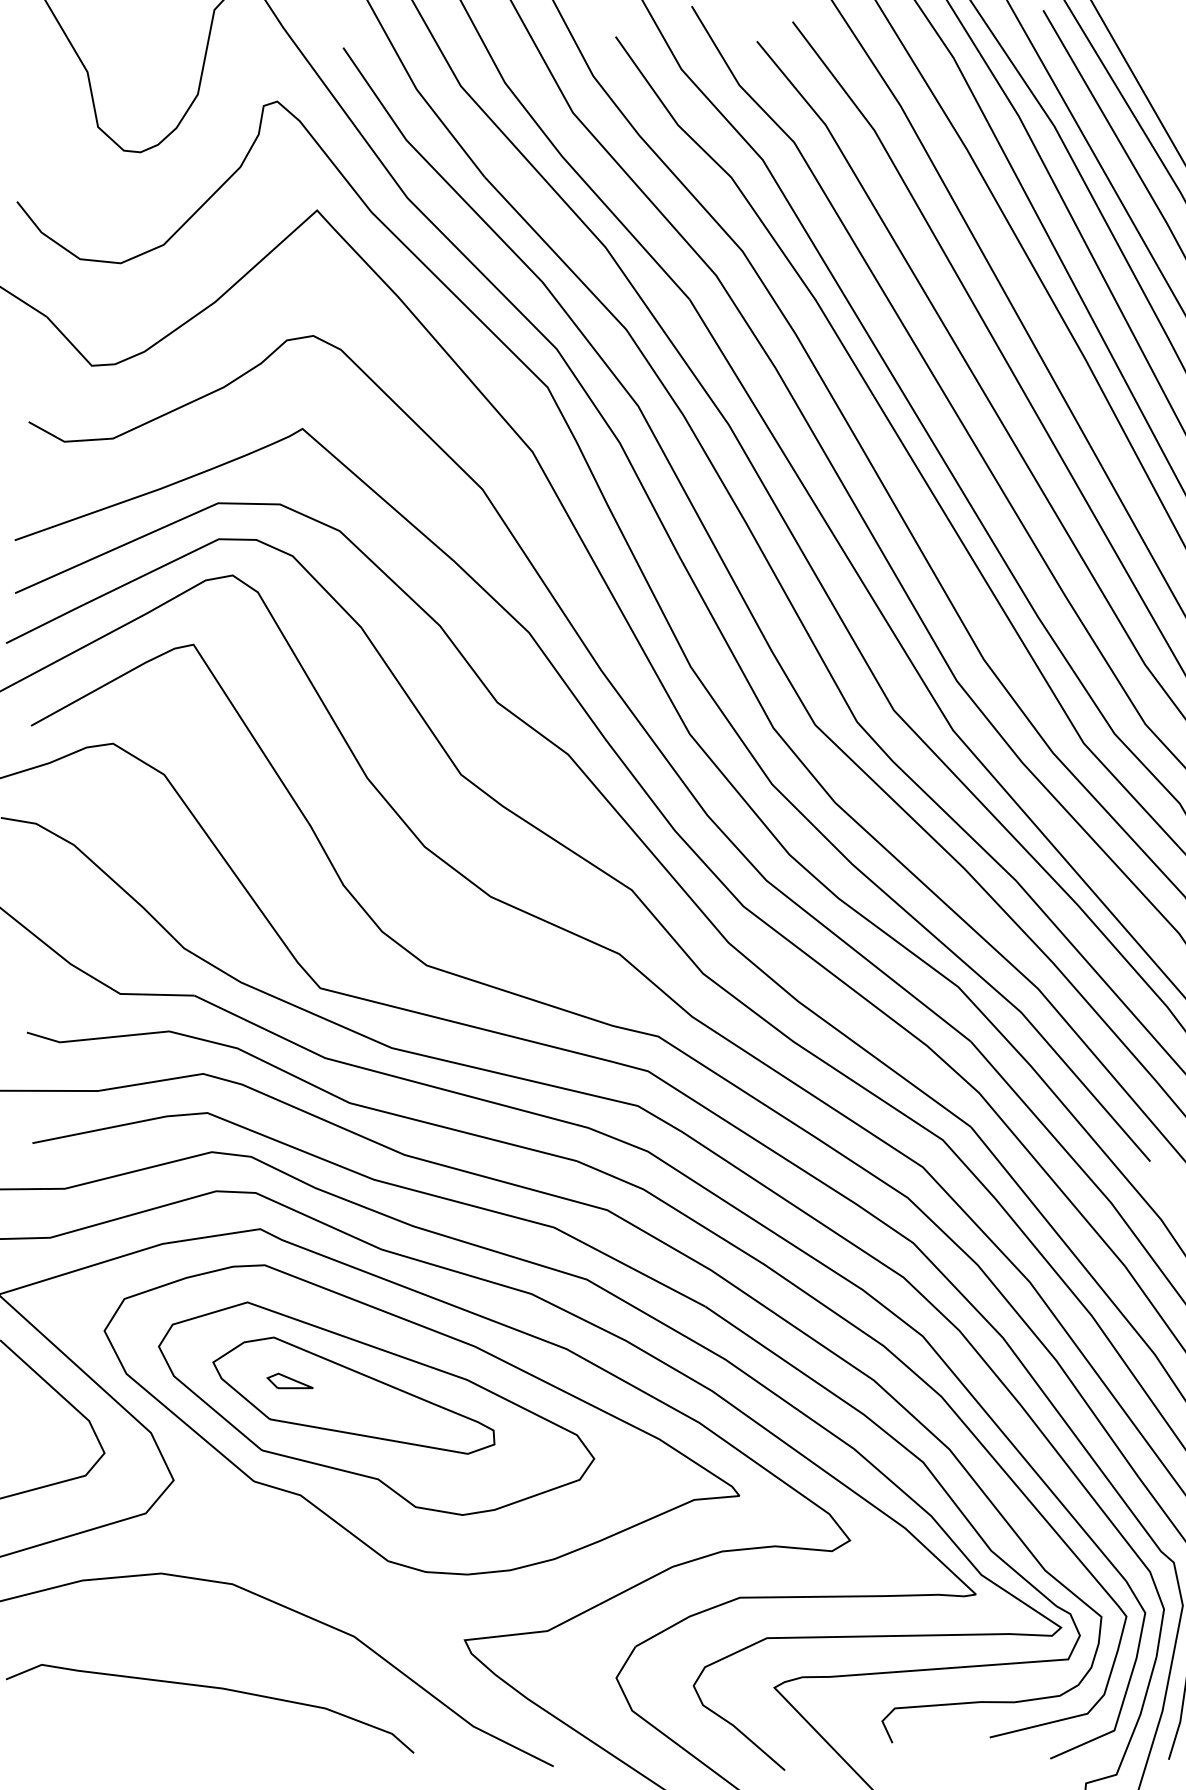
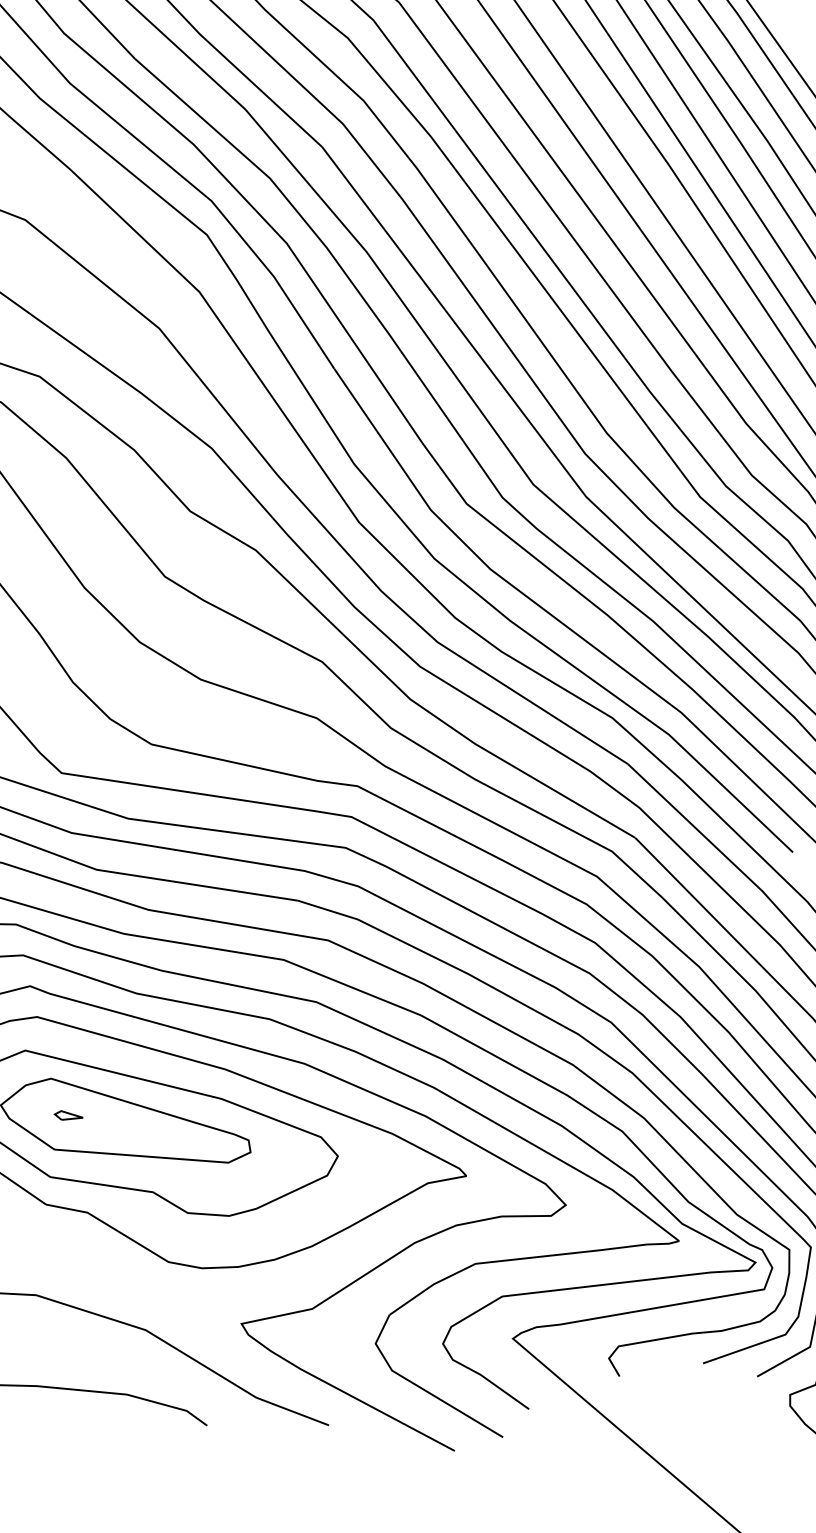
part: (289, 1380) -> (68, 1114), size x0.7

